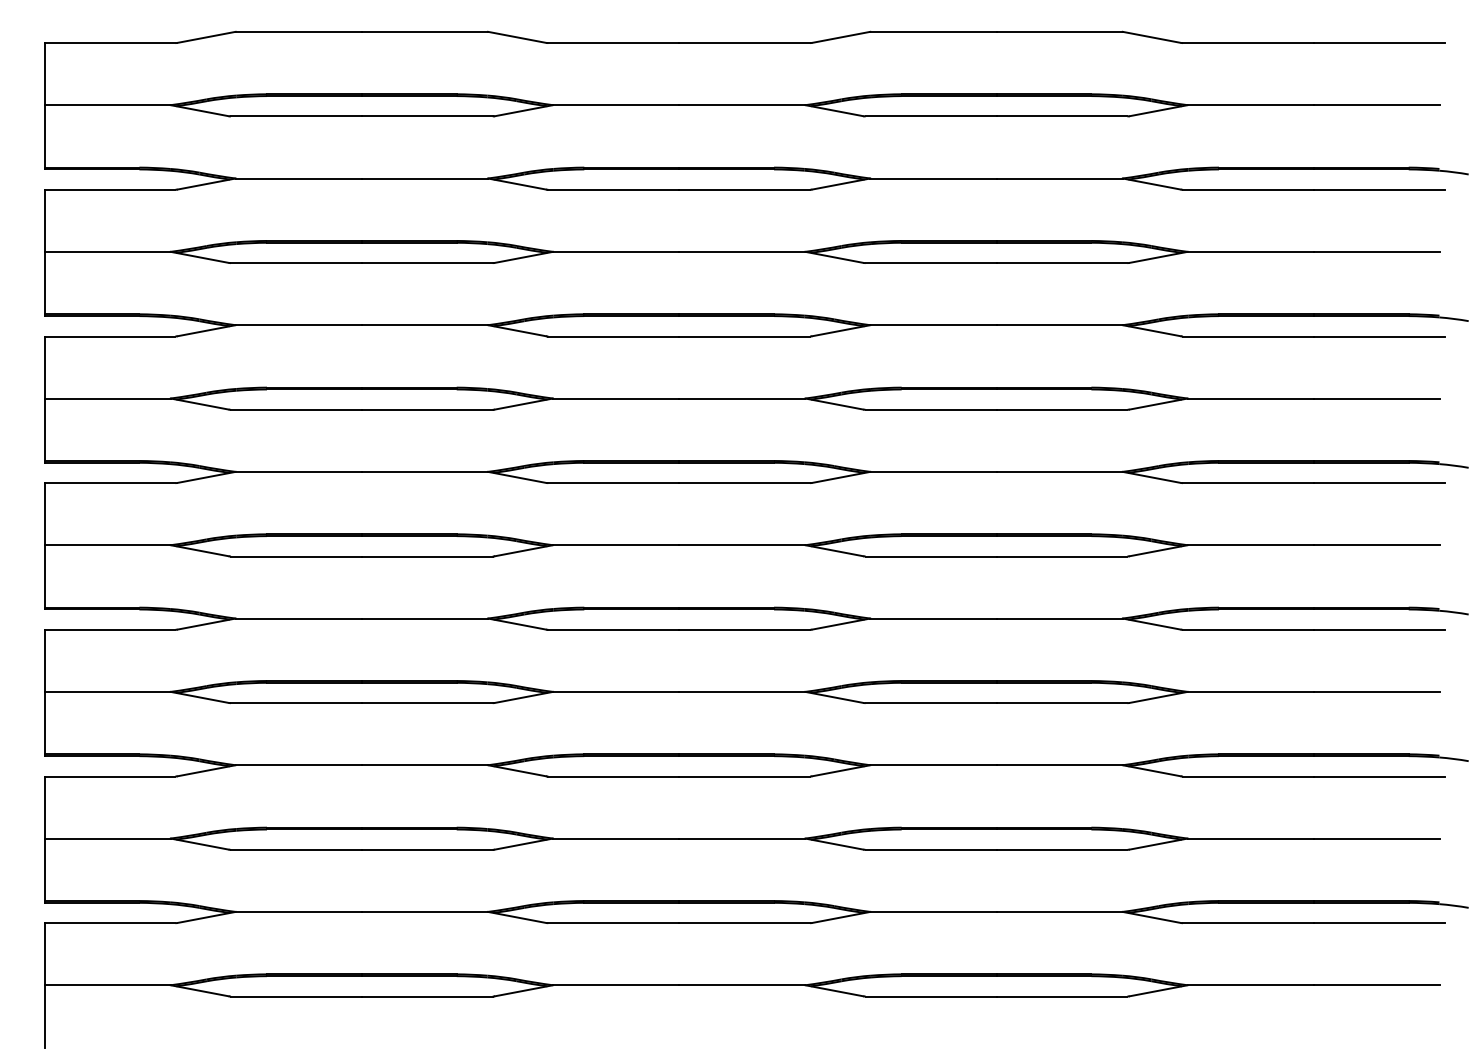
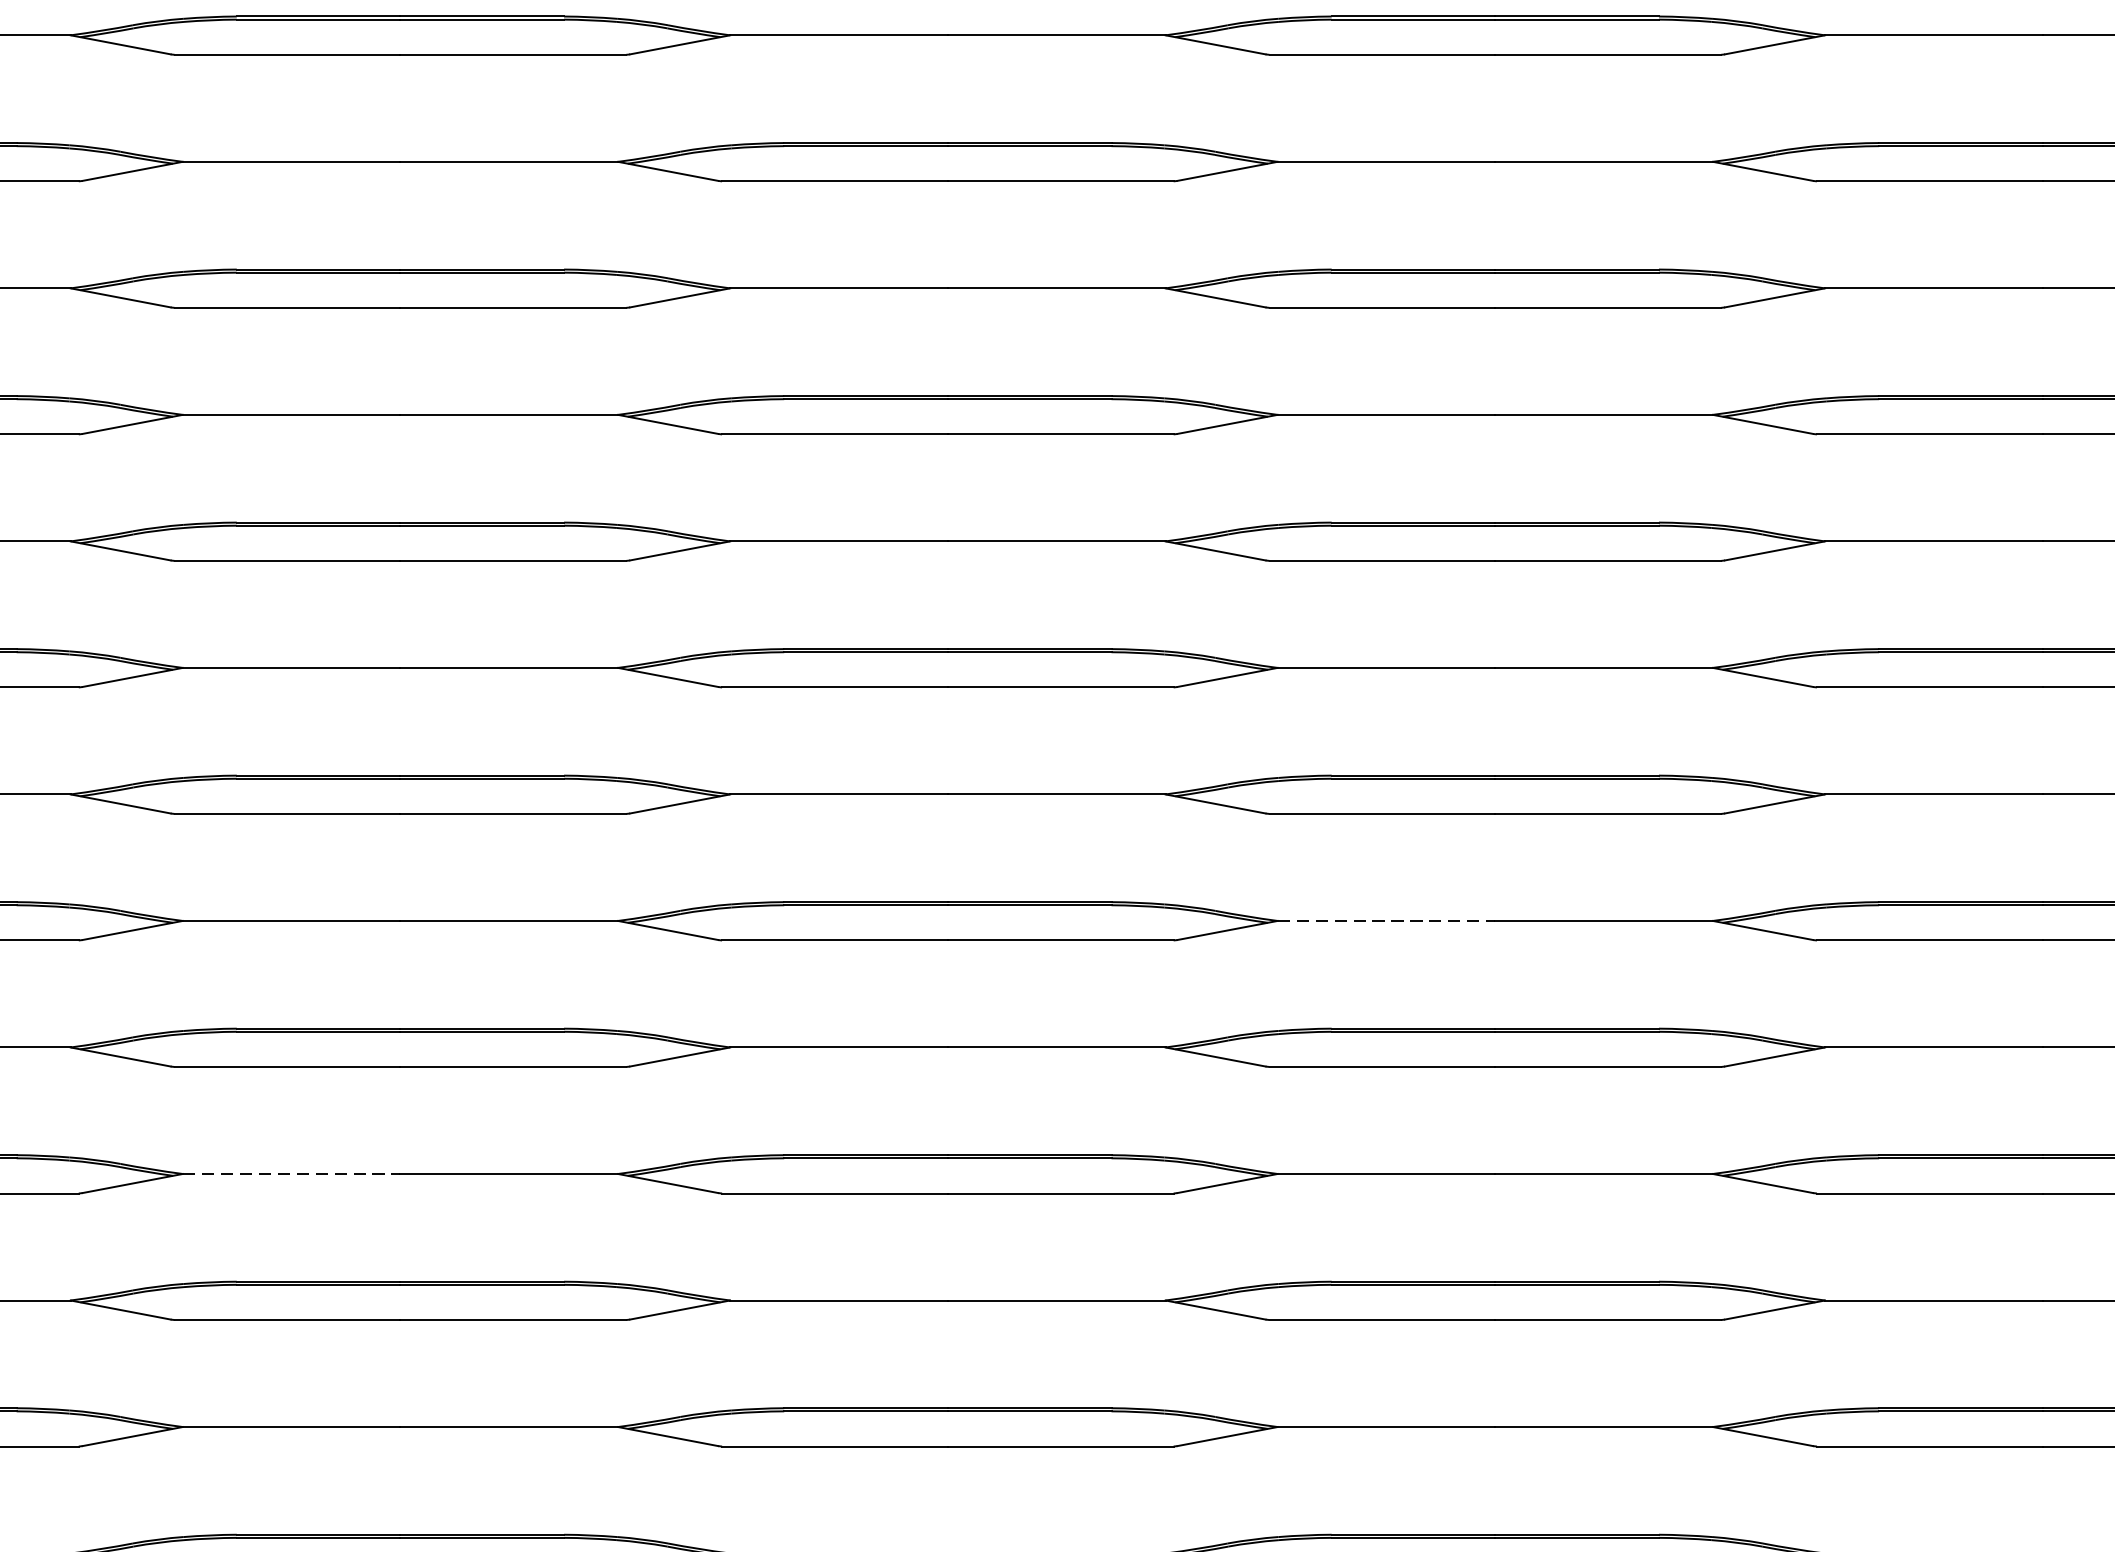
line: (933, 618) -> (1386, 920), solid -> dashed
line: (299, 765) -> (292, 1174), solid -> dashed

